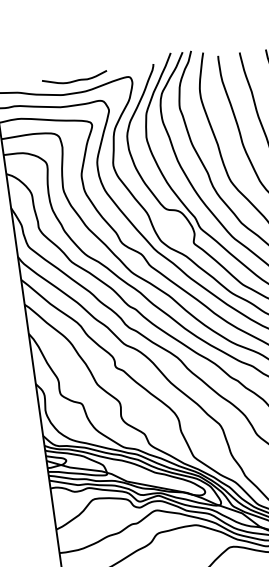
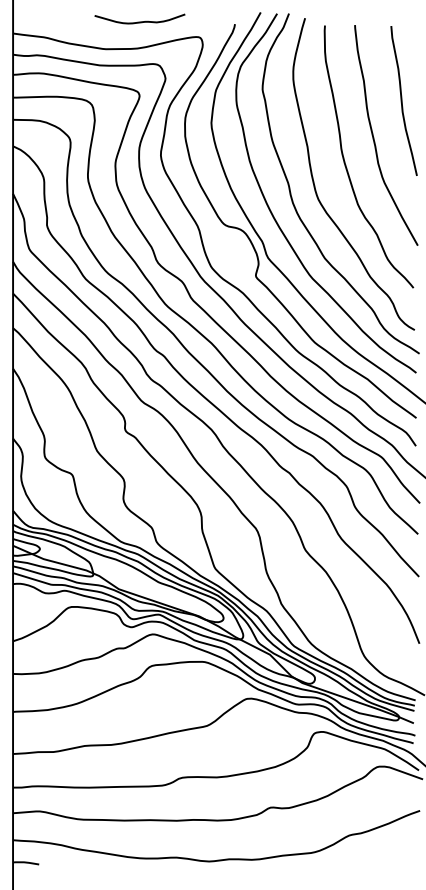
curve: (74, 80) -> (139, 21), moved

